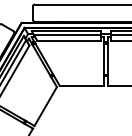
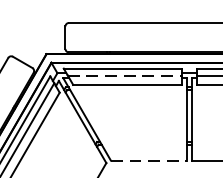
line: (67, 35) -> (124, 75), solid -> dashed
line: (82, 85) -> (149, 160), solid -> dashed

